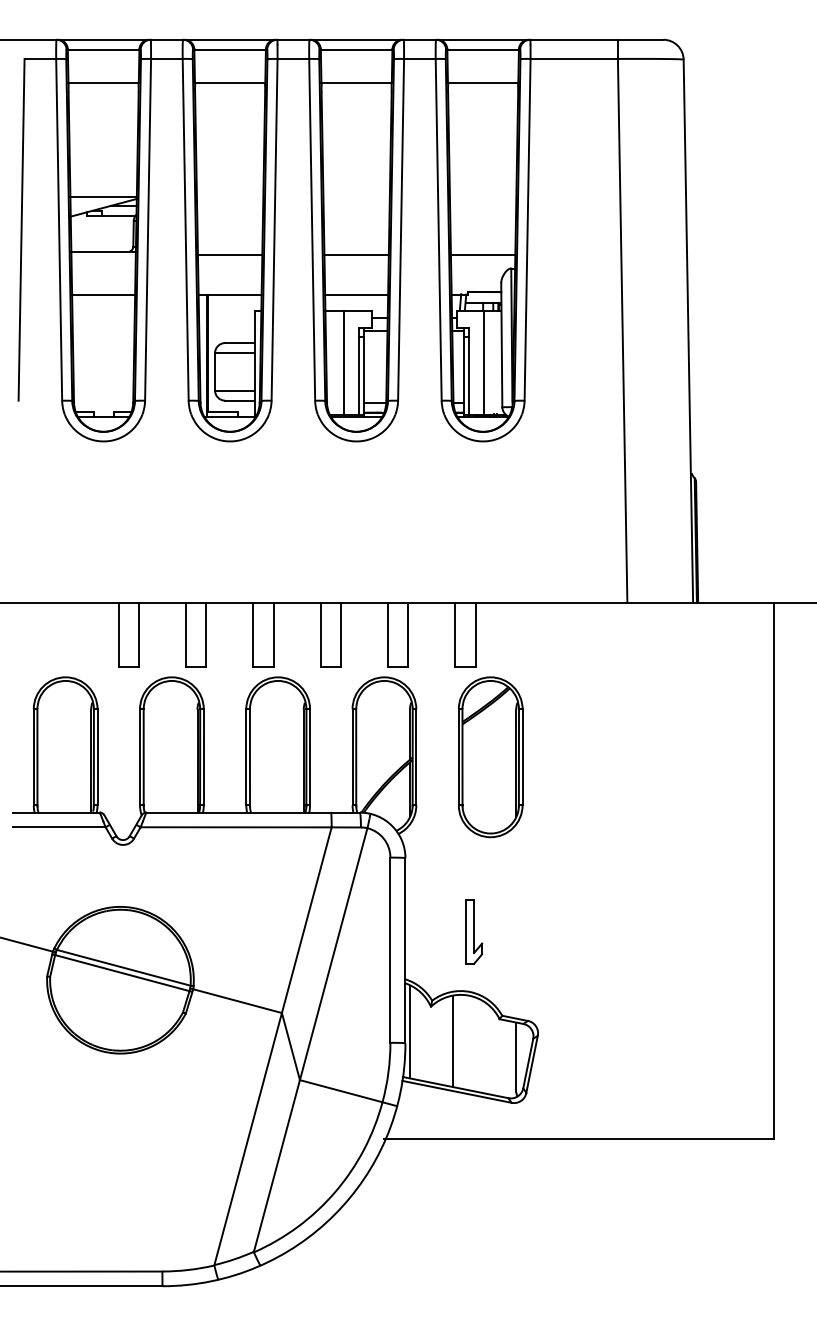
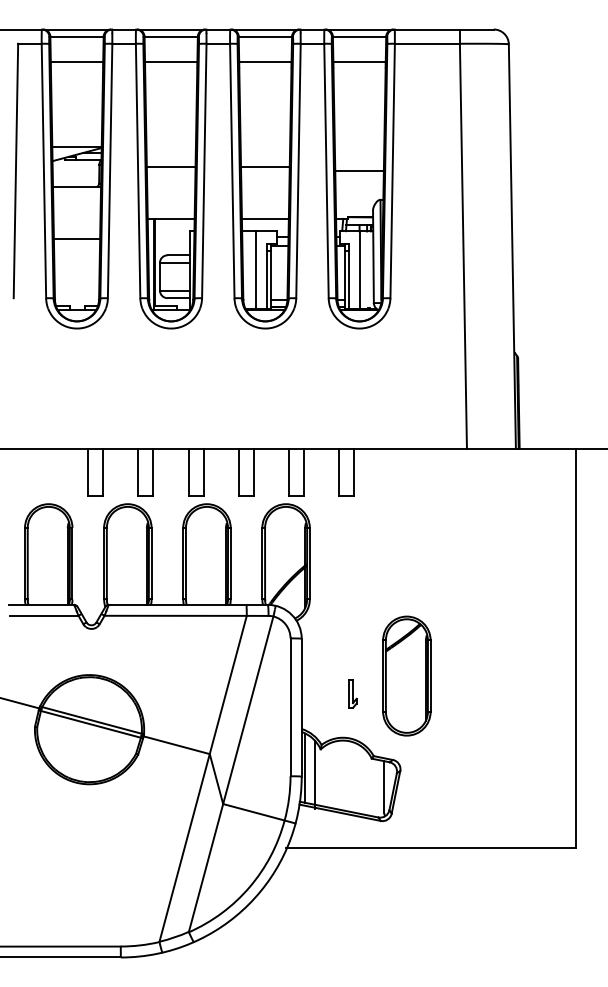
line: (229, 254) -> (170, 166), moved
line: (356, 254) -> (265, 166), moved
line: (482, 254) -> (359, 170), moved
line: (103, 294) -> (76, 239), moved
part: (490, 757) -> (406, 676), moved
part: (474, 931) -> (353, 693), size x0.6
line: (452, 1041) -> (315, 775), moved

